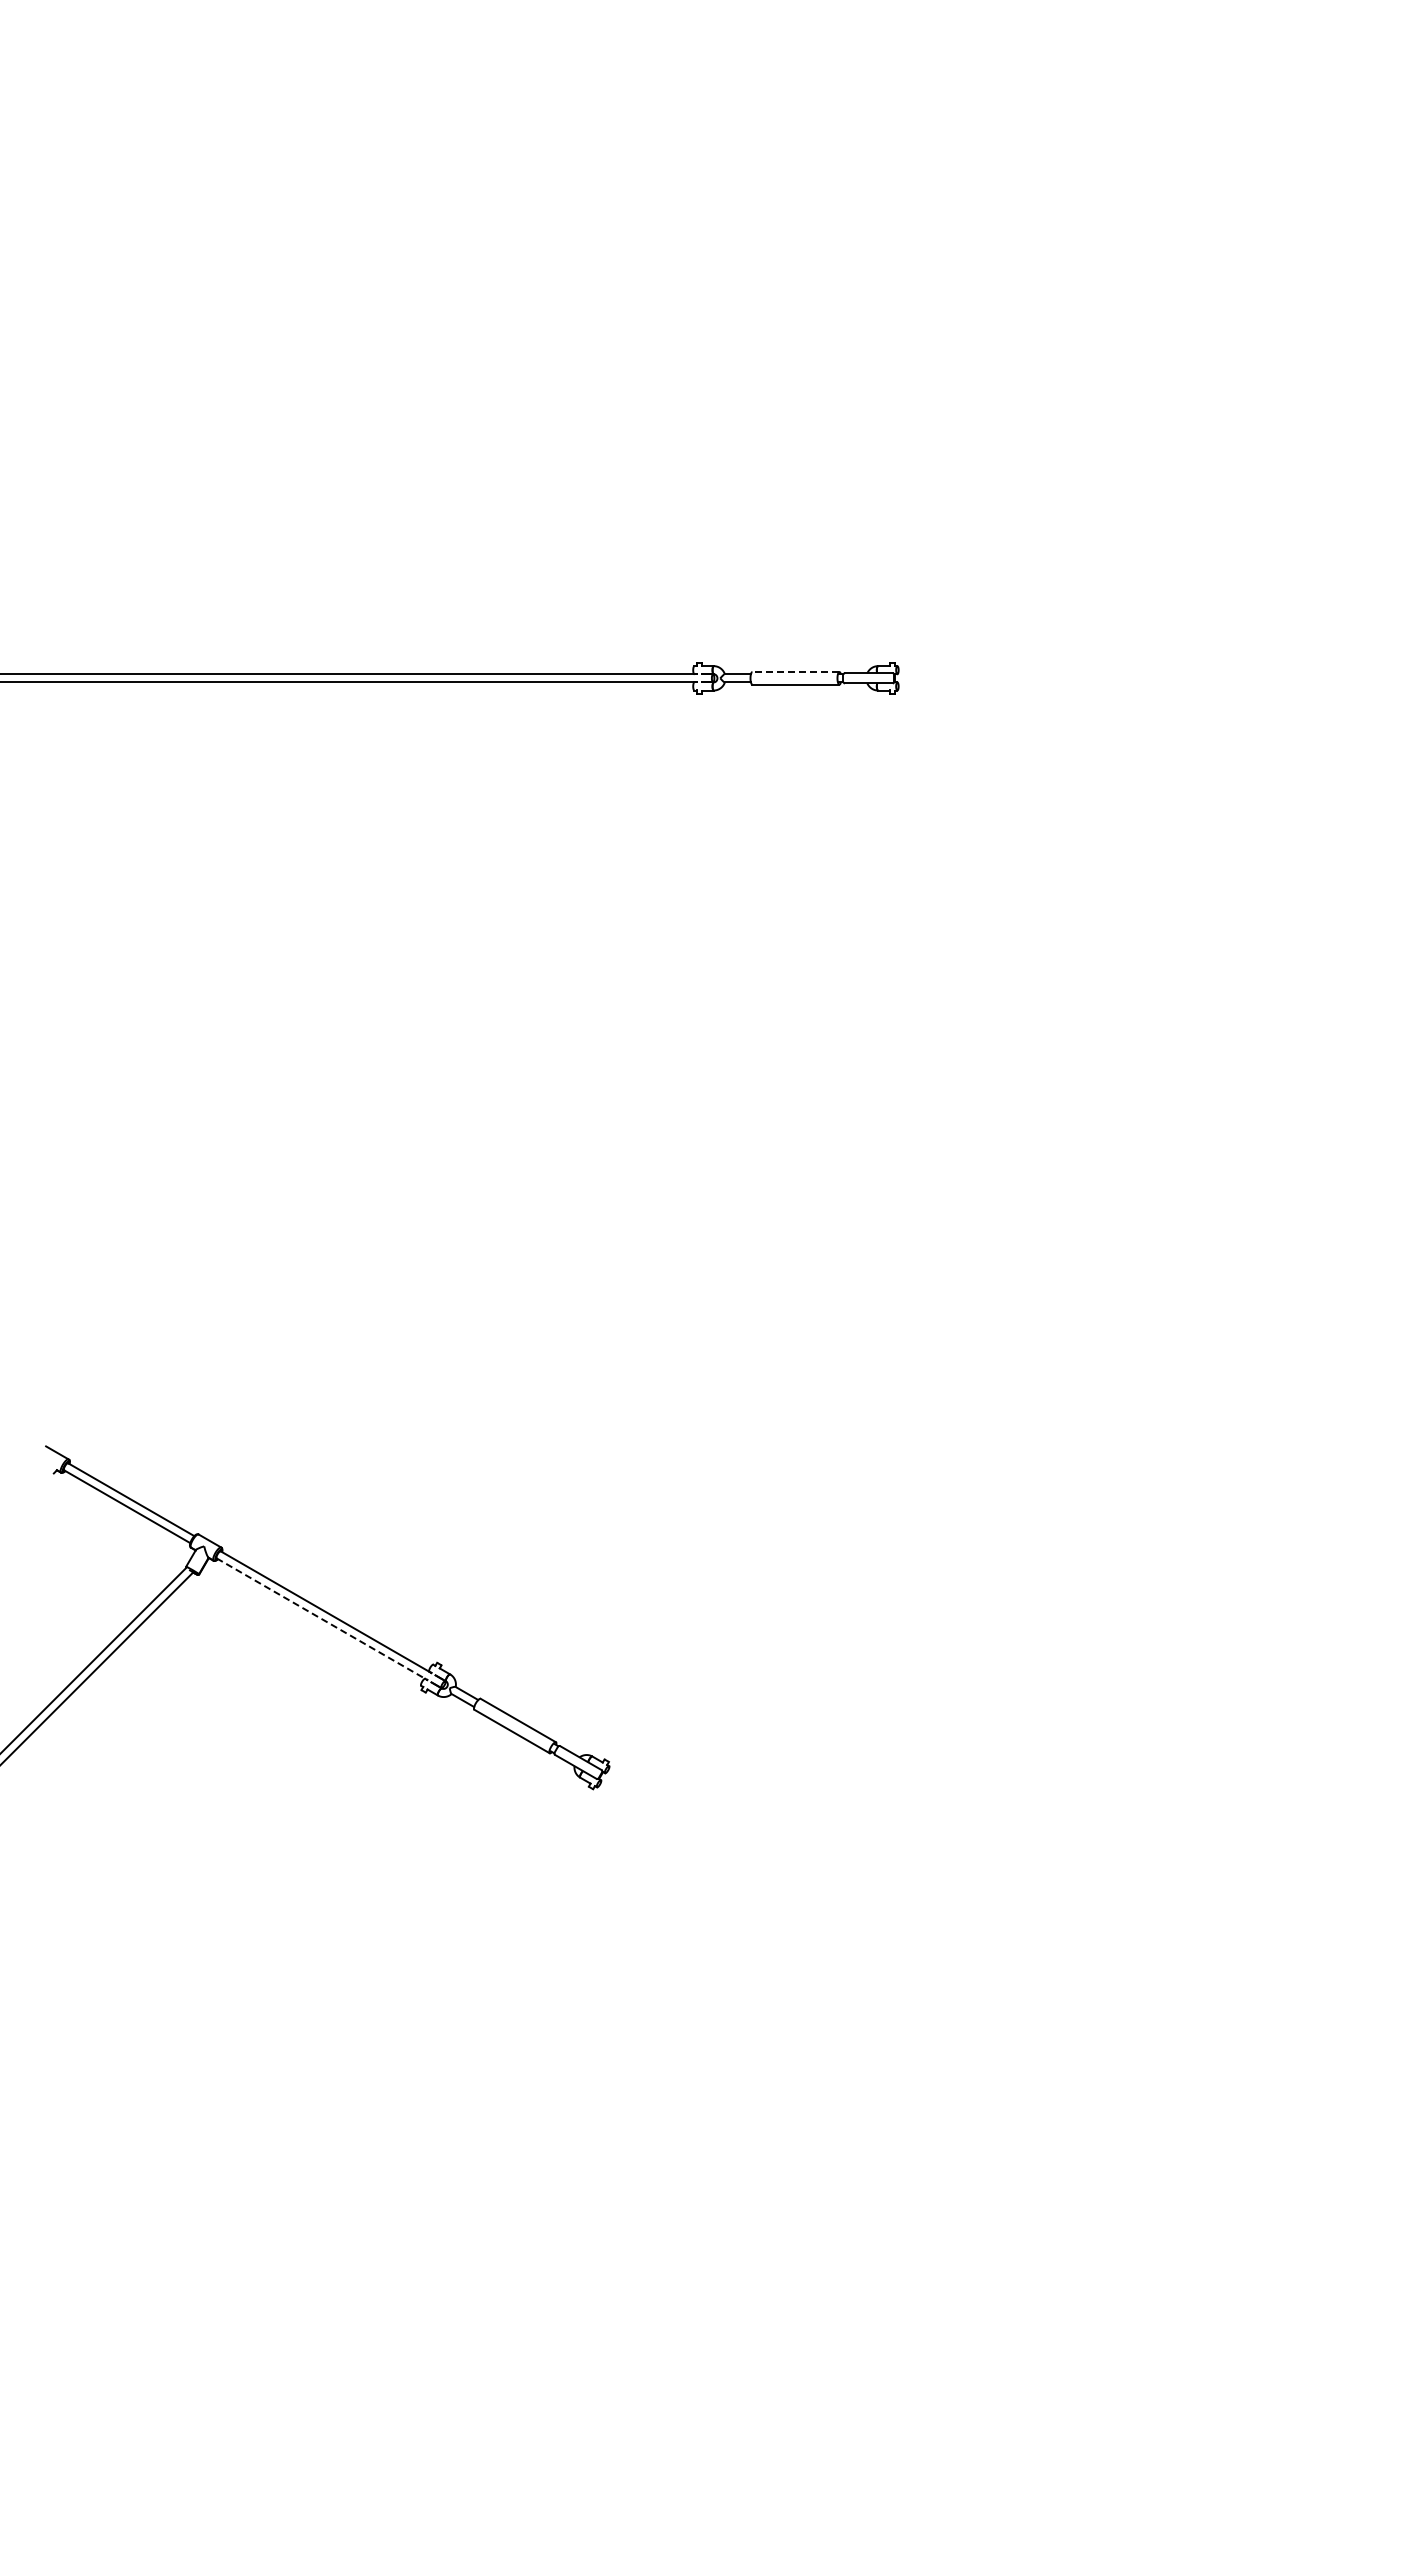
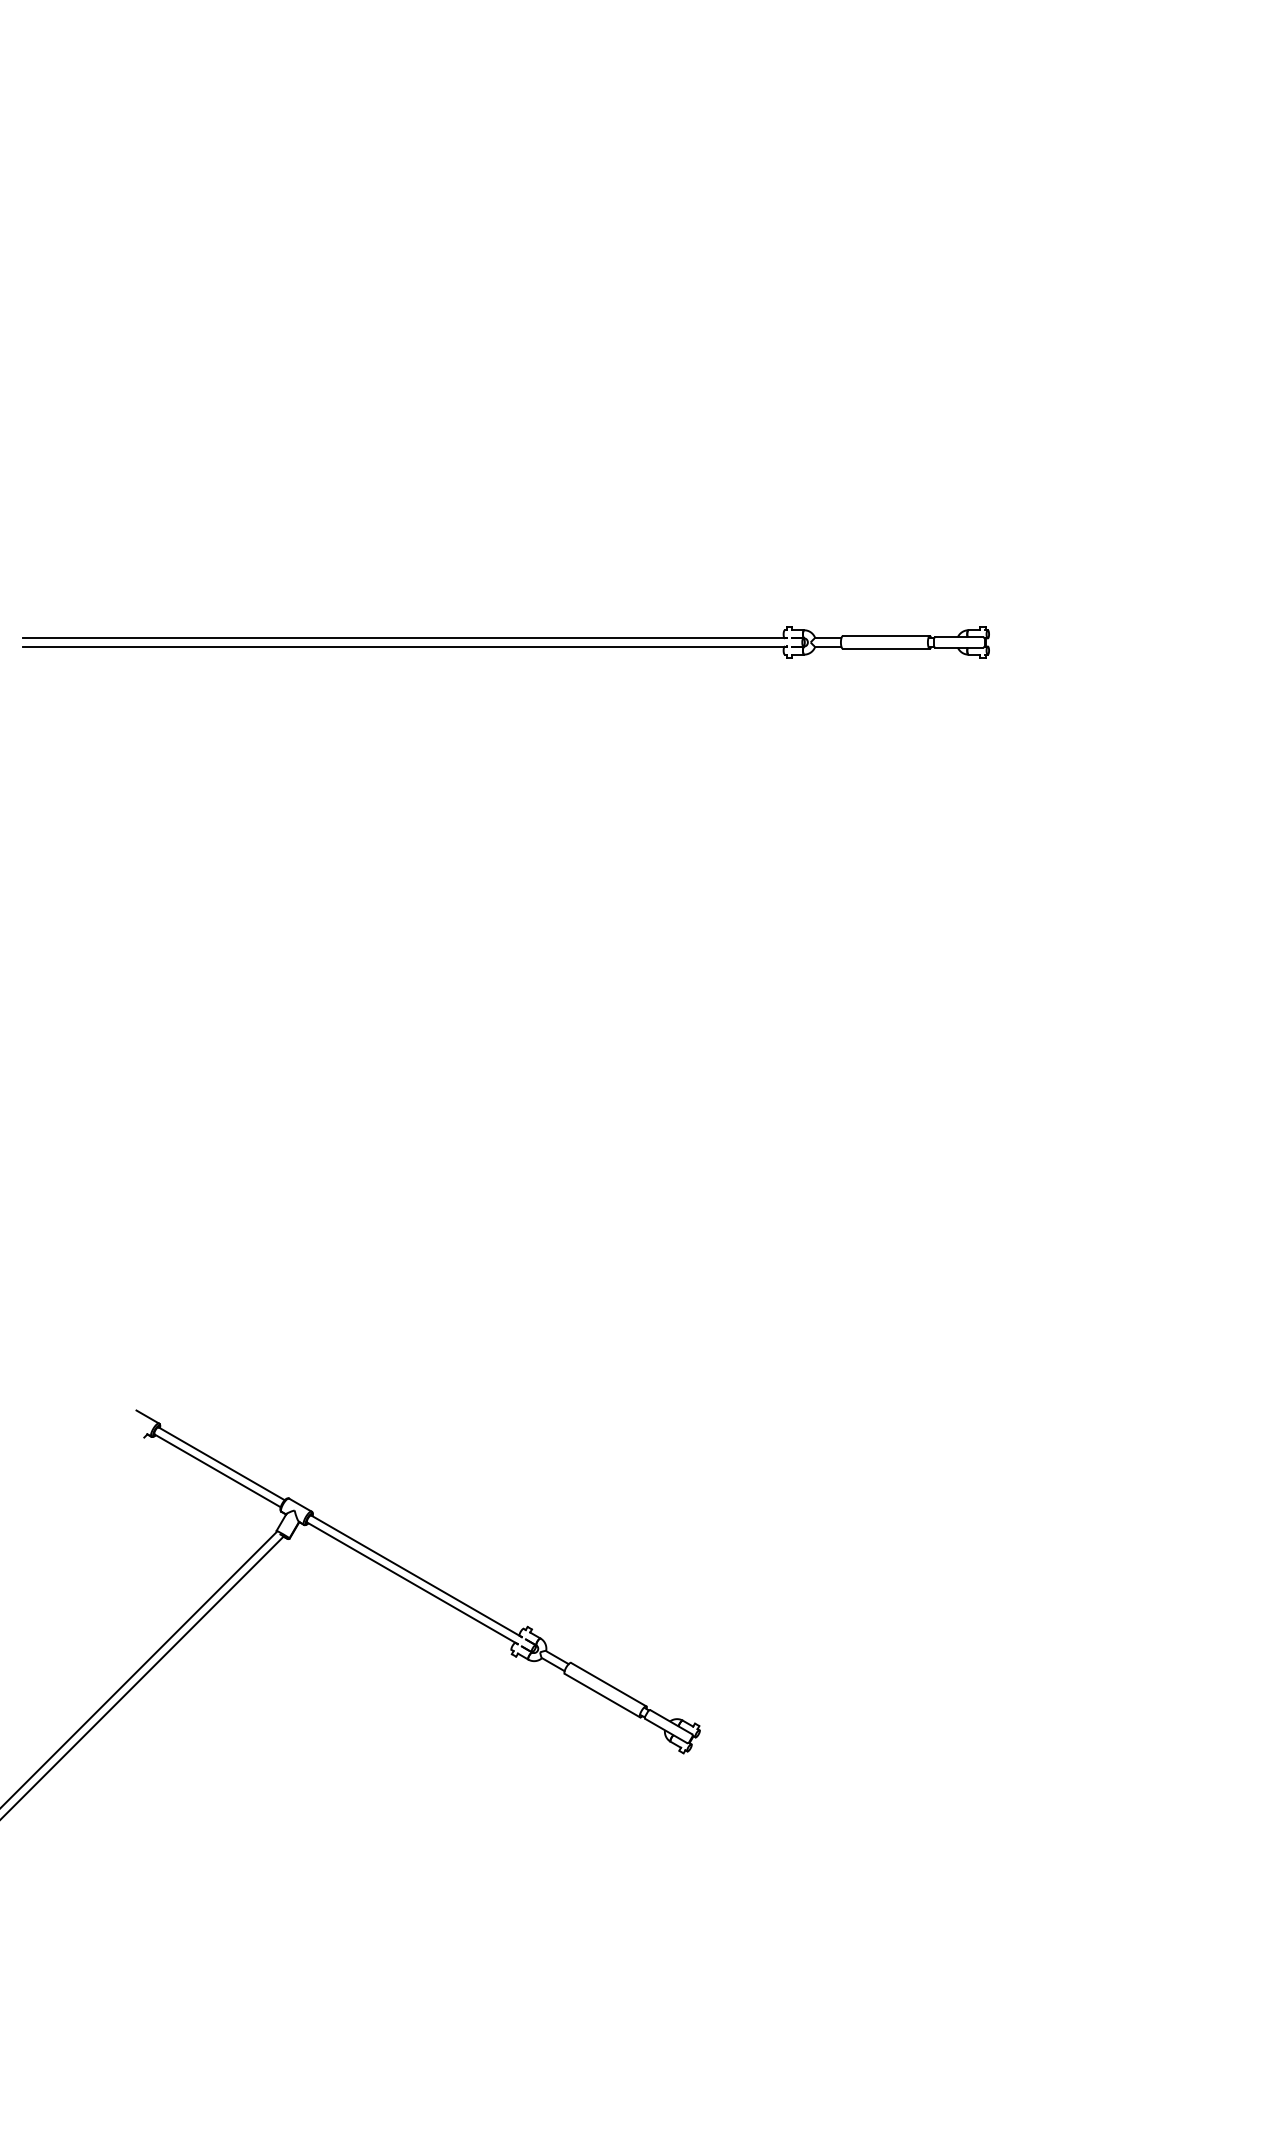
line: (795, 672) -> (885, 636), dashed -> solid
line: (321, 1619) -> (411, 1583), dashed -> solid

